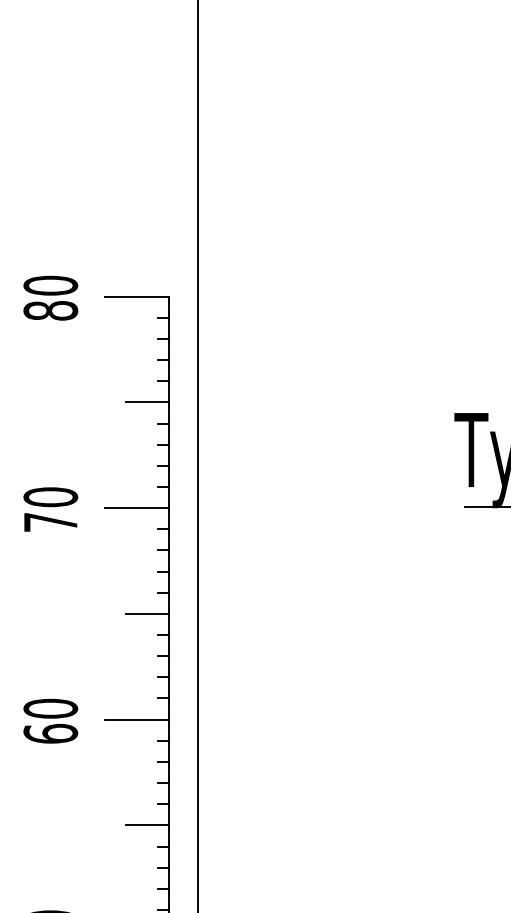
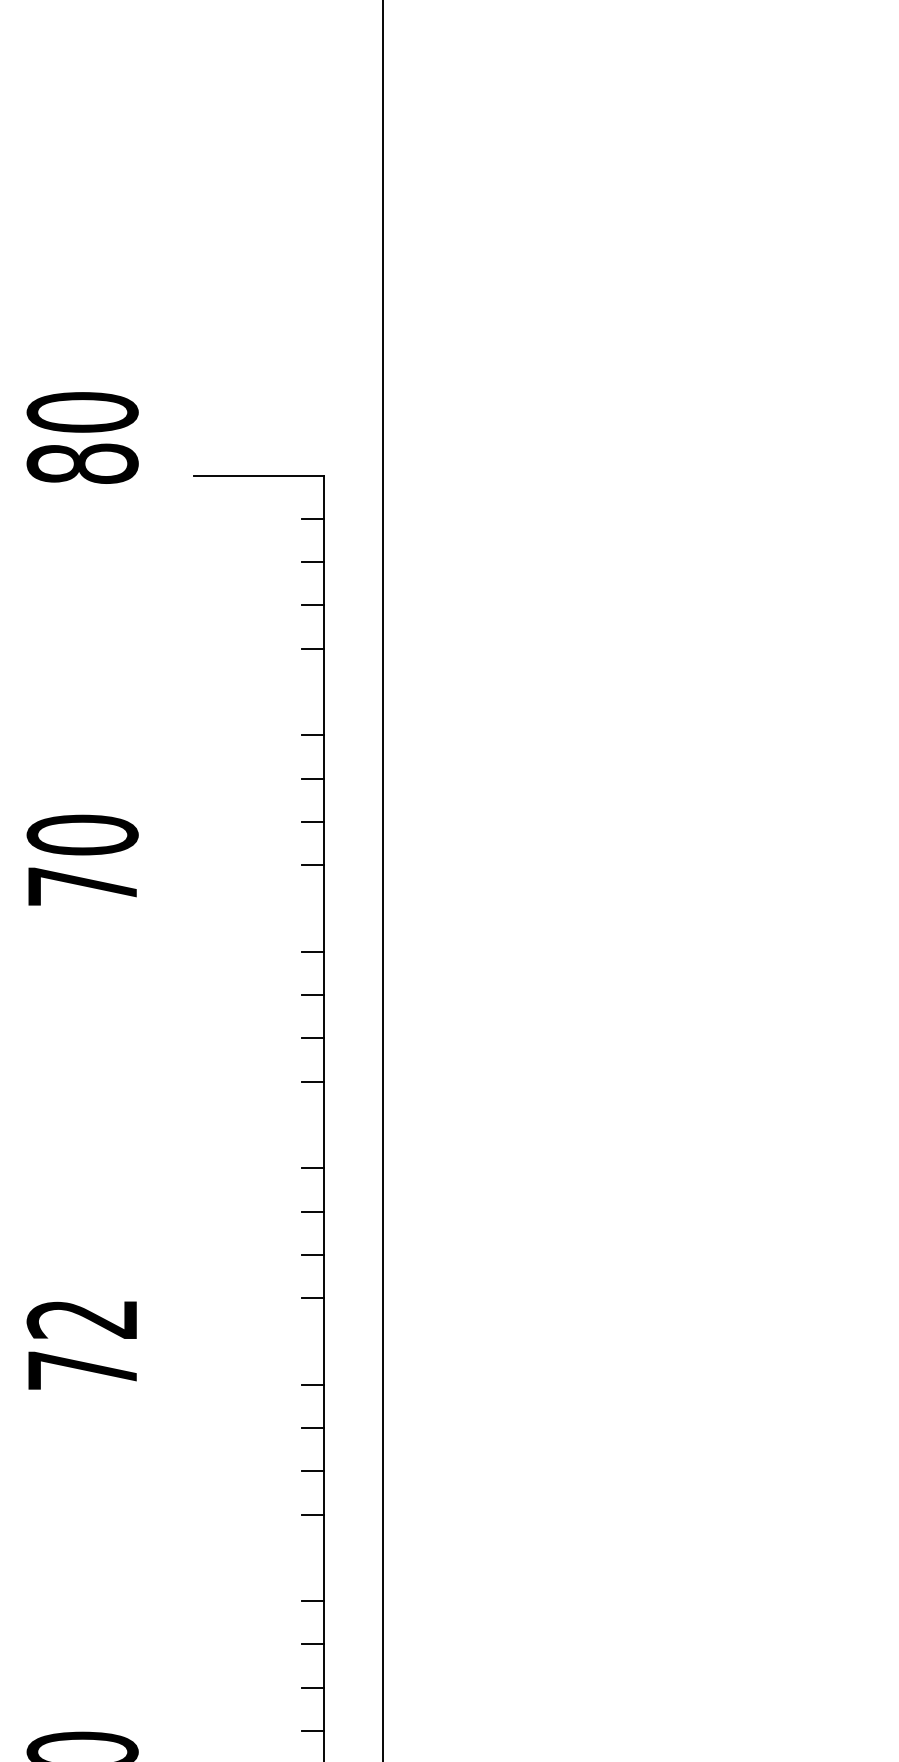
text: (50, 297) -> (82, 436), moved
line: (147, 402) -> (280, 692), removed
line: (136, 508) -> (258, 909), removed
text: (50, 509) -> (82, 860), moved
line: (147, 613) -> (280, 1124), removed
line: (136, 719) -> (258, 1341), removed
text: (50, 720) -> (82, 1343), 60 -> 72
line: (147, 825) -> (280, 1558), removed

